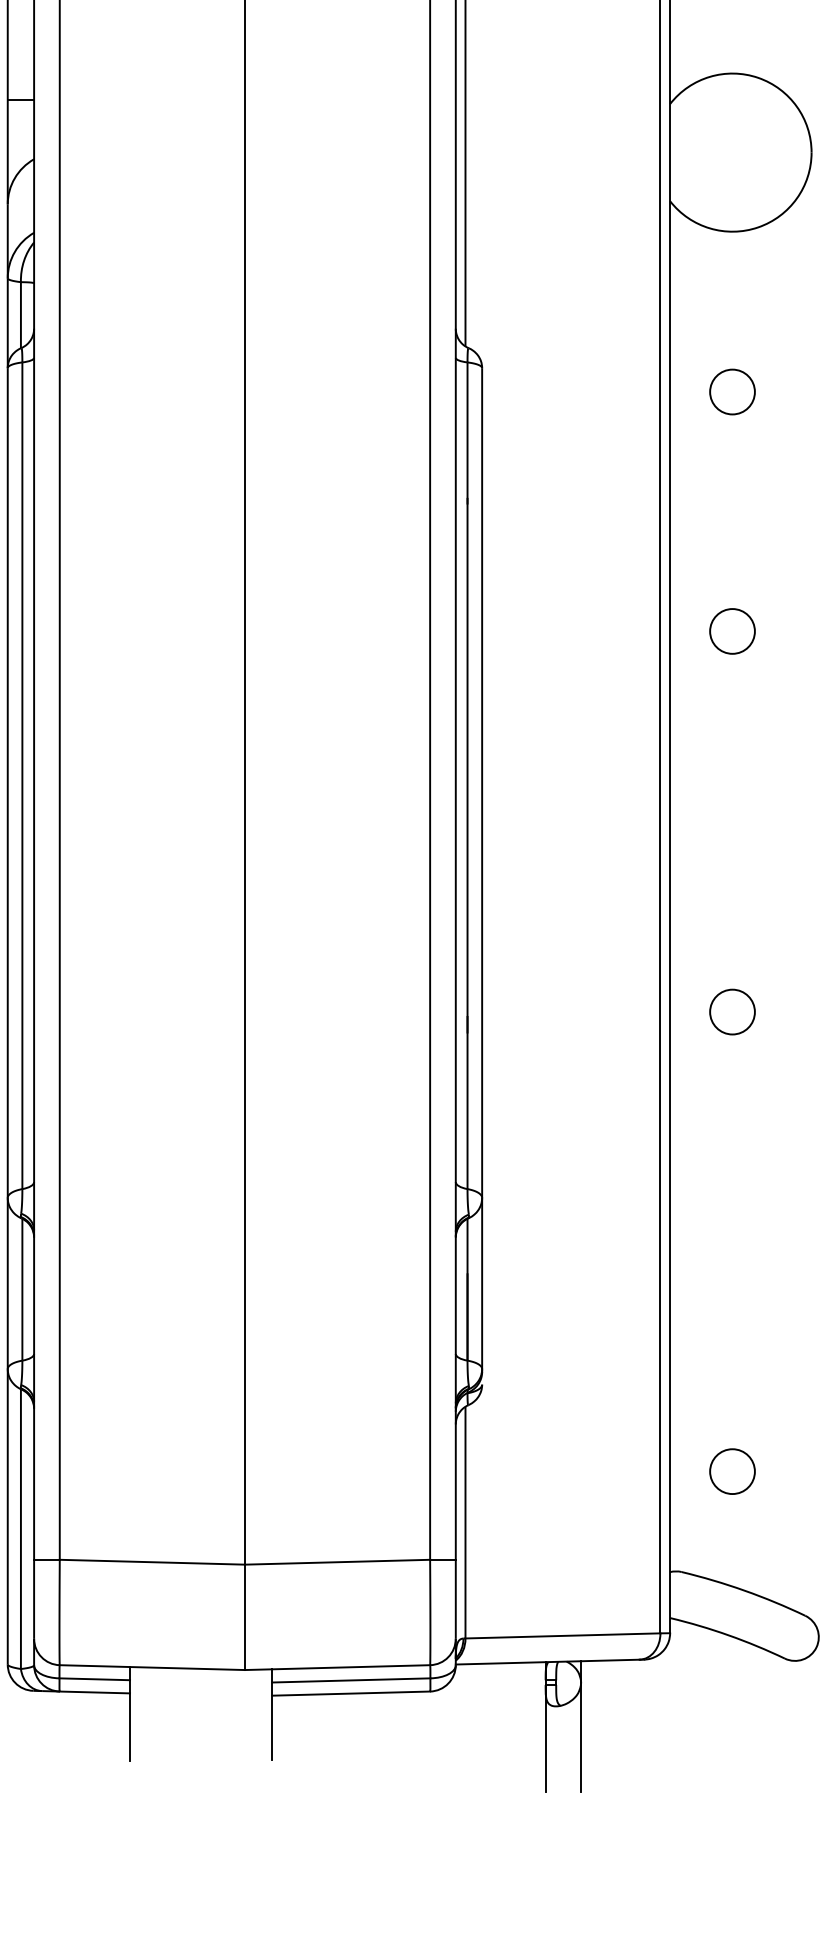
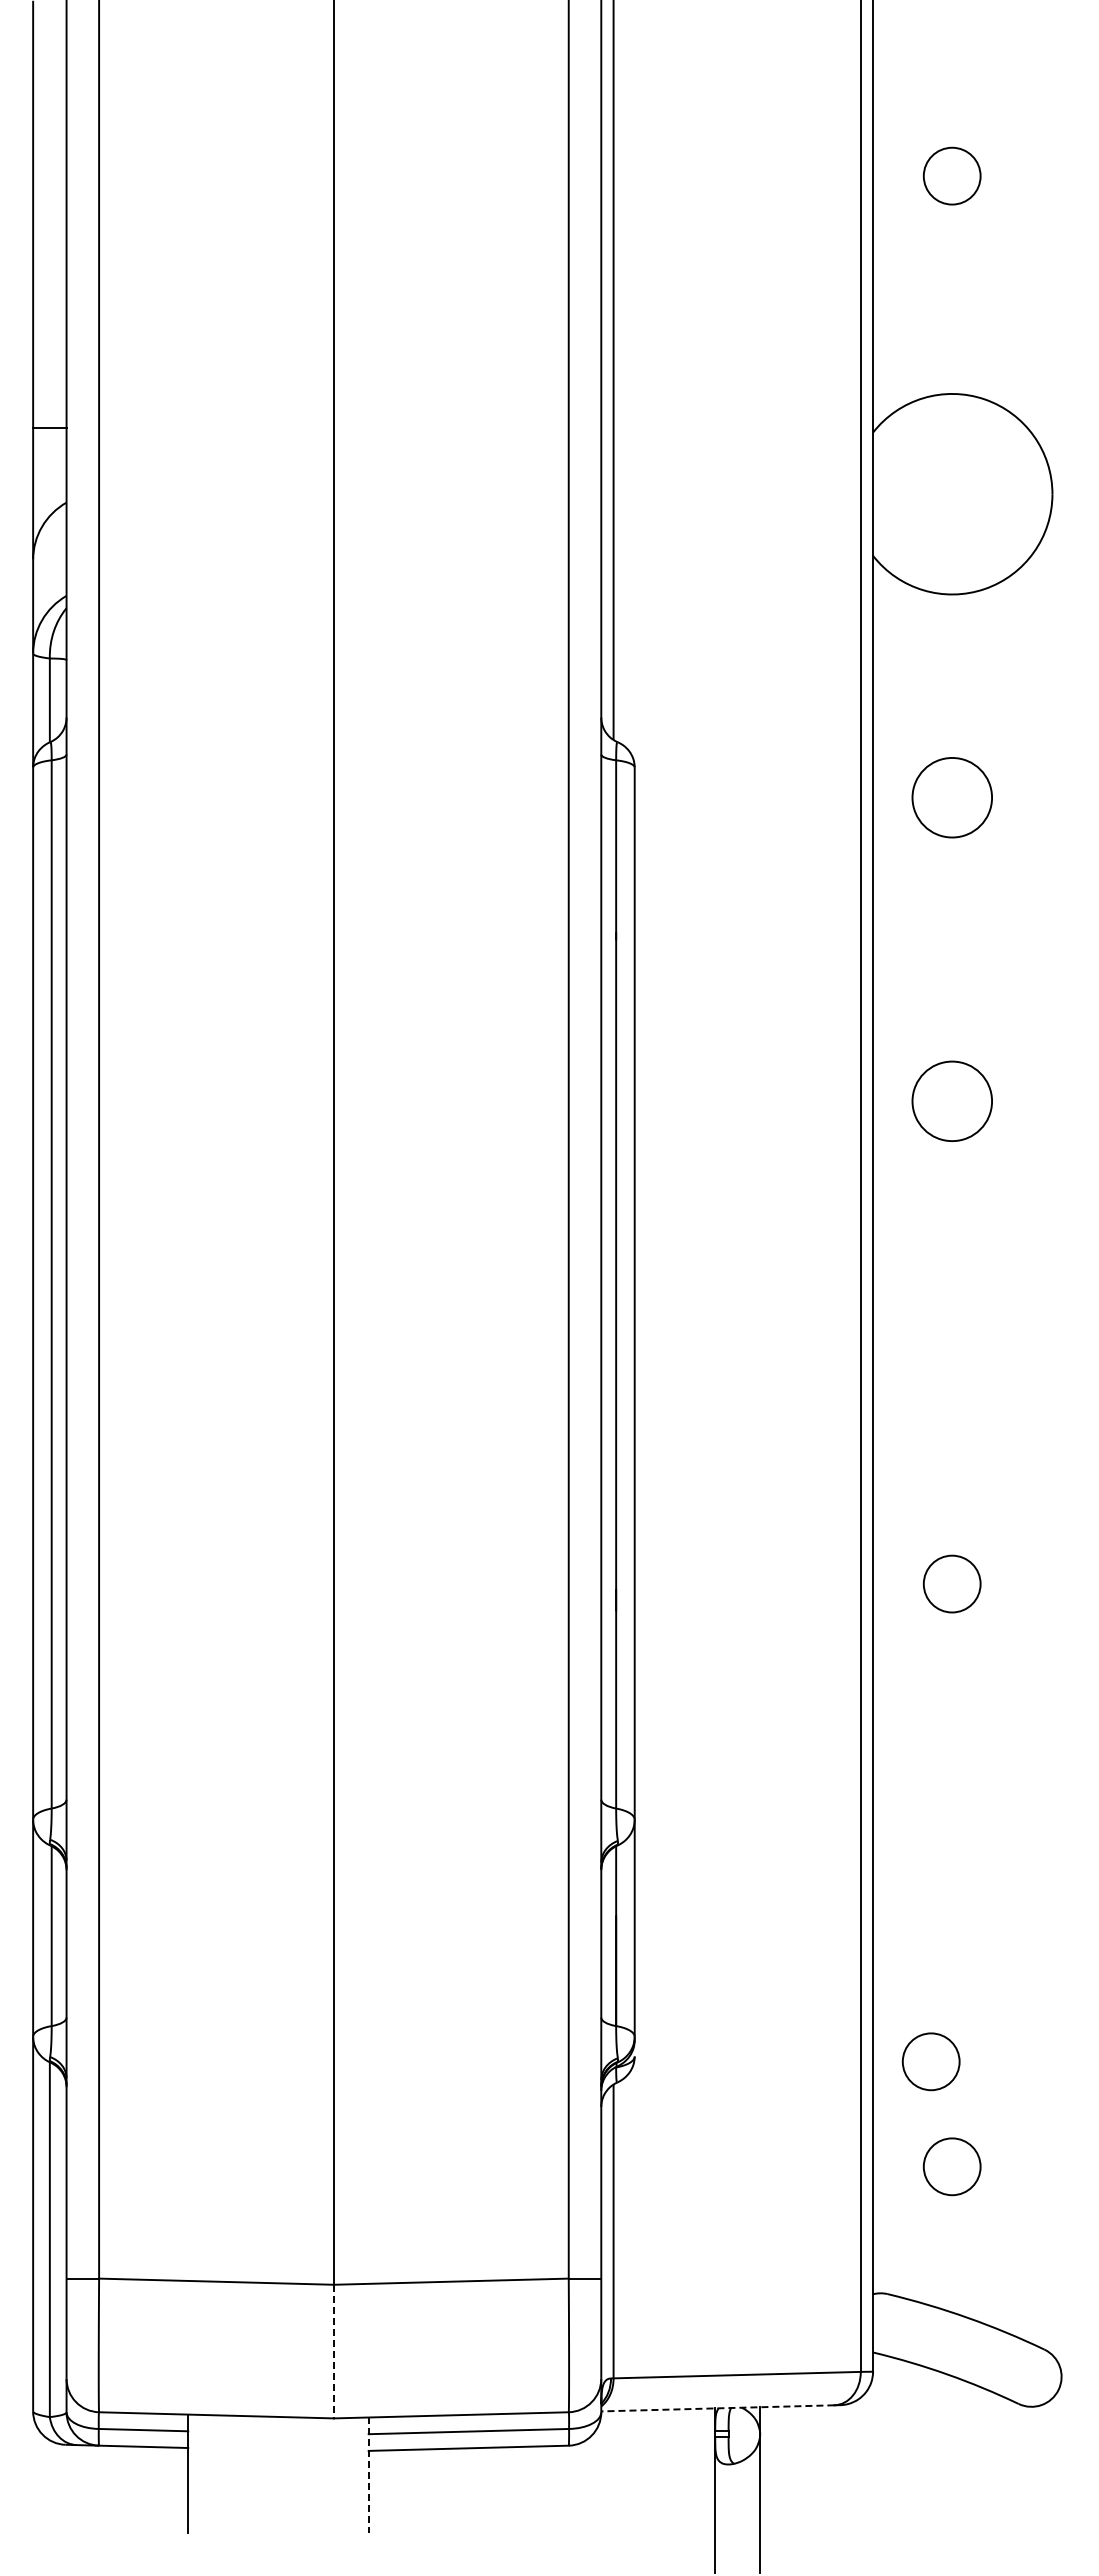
circle: (731, 391) -> (951, 797), size x1.4
circle: (731, 631) -> (951, 1101), size x1.4
circle: (715, 1388) -> (930, 2061), added
line: (244, 1617) -> (333, 2351), solid -> dashed
line: (547, 1662) -> (717, 2408), solid -> dashed
line: (272, 1715) -> (368, 2475), solid -> dashed

